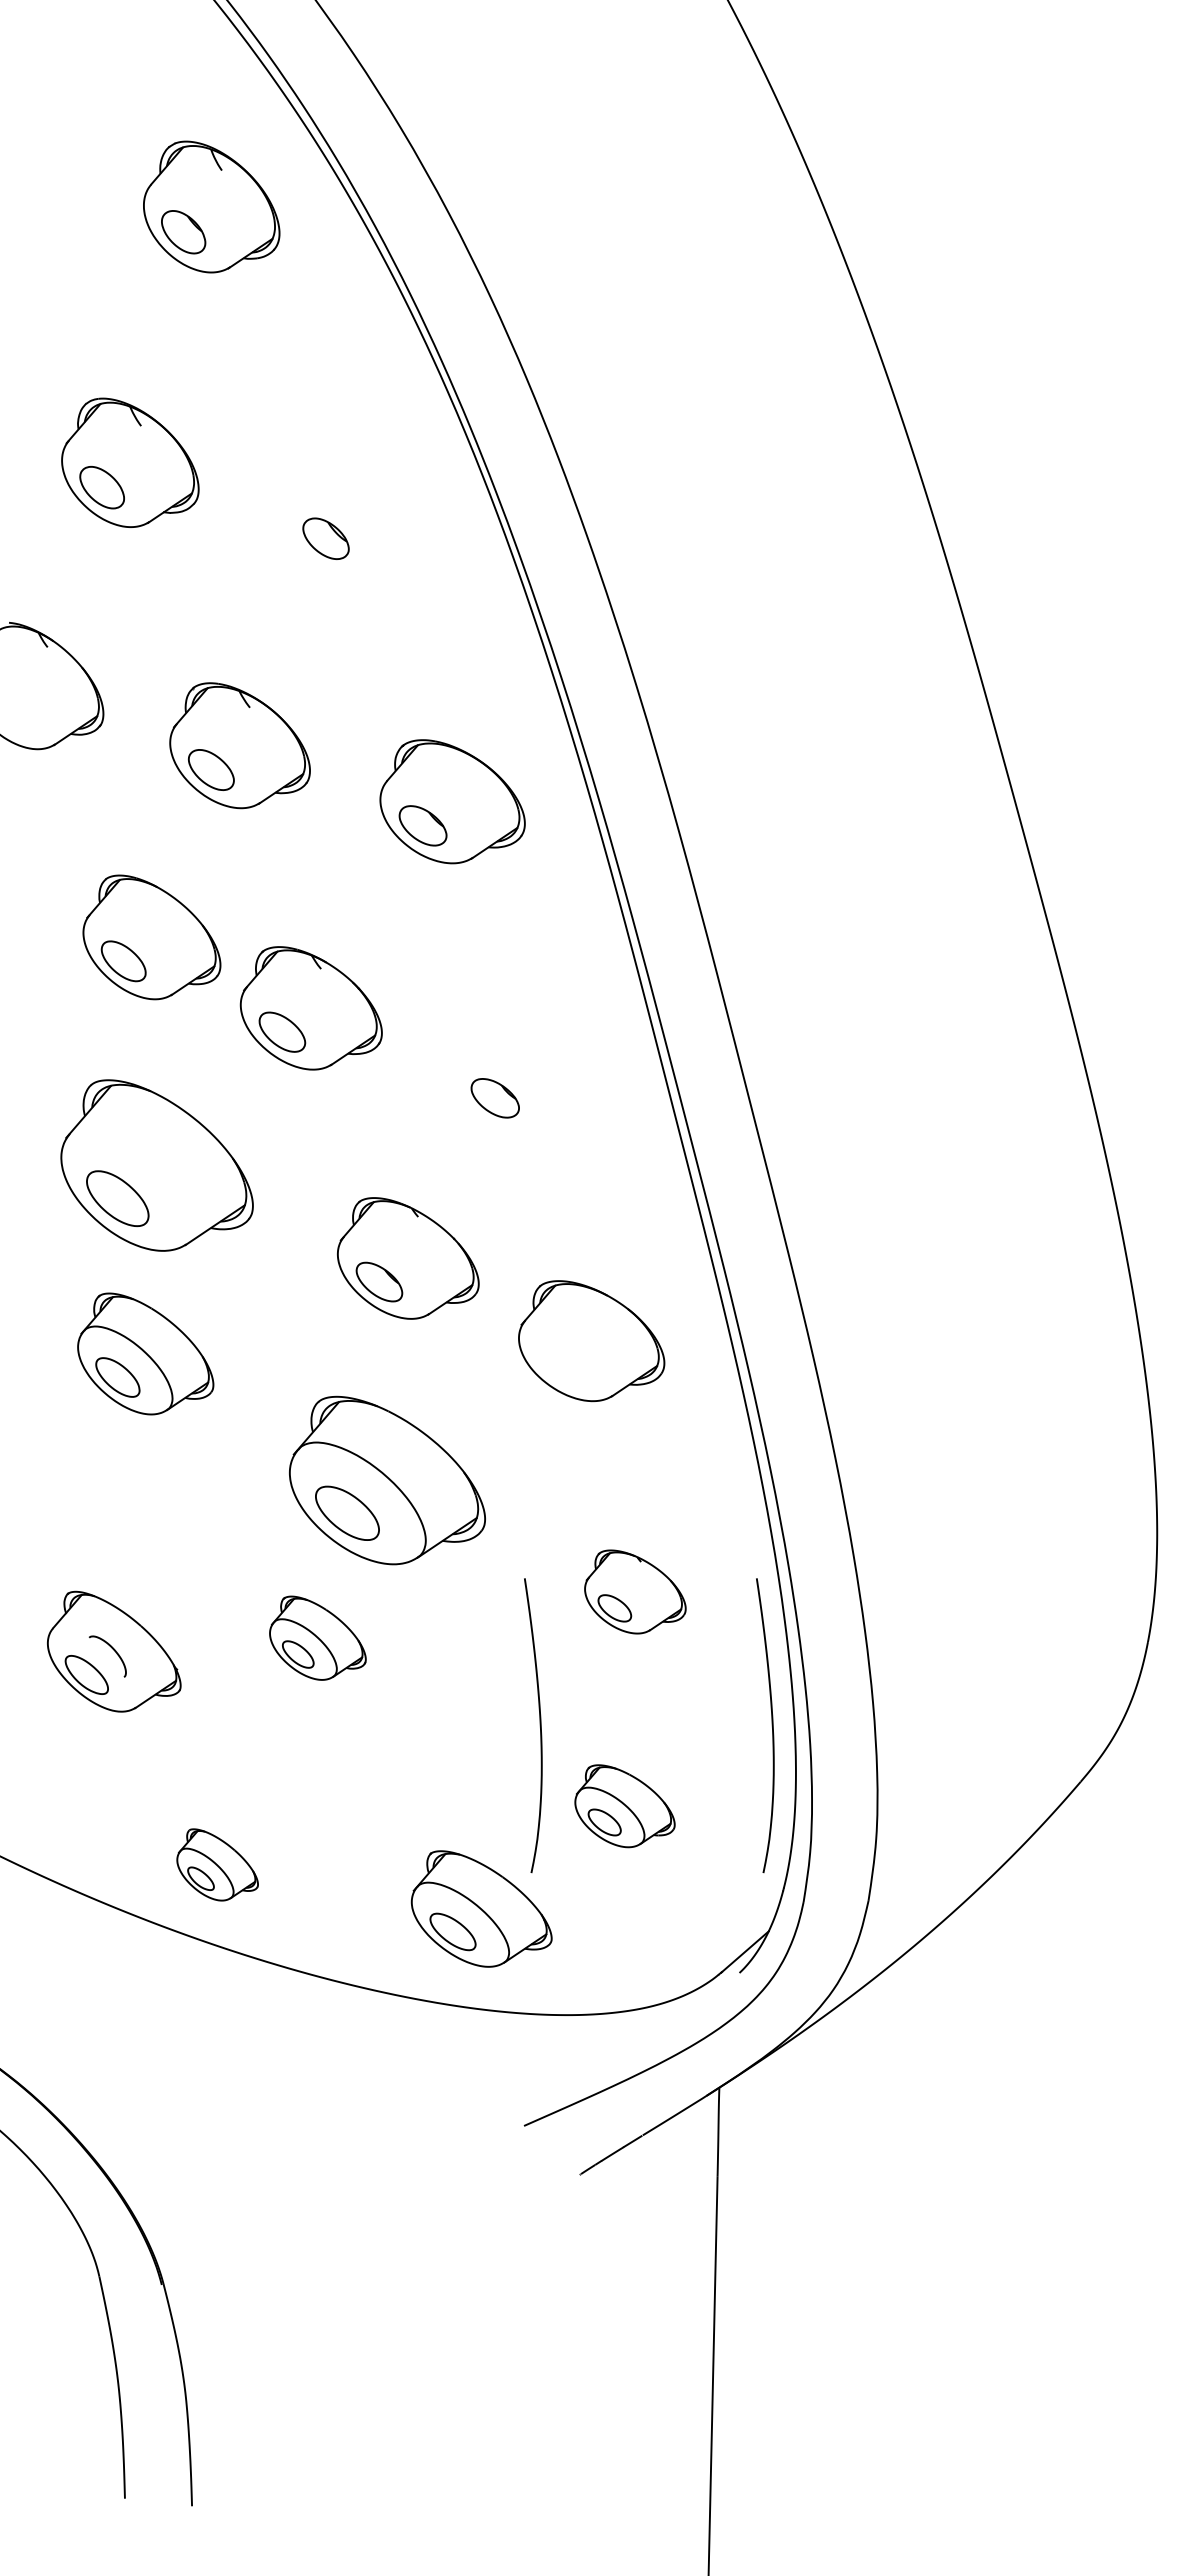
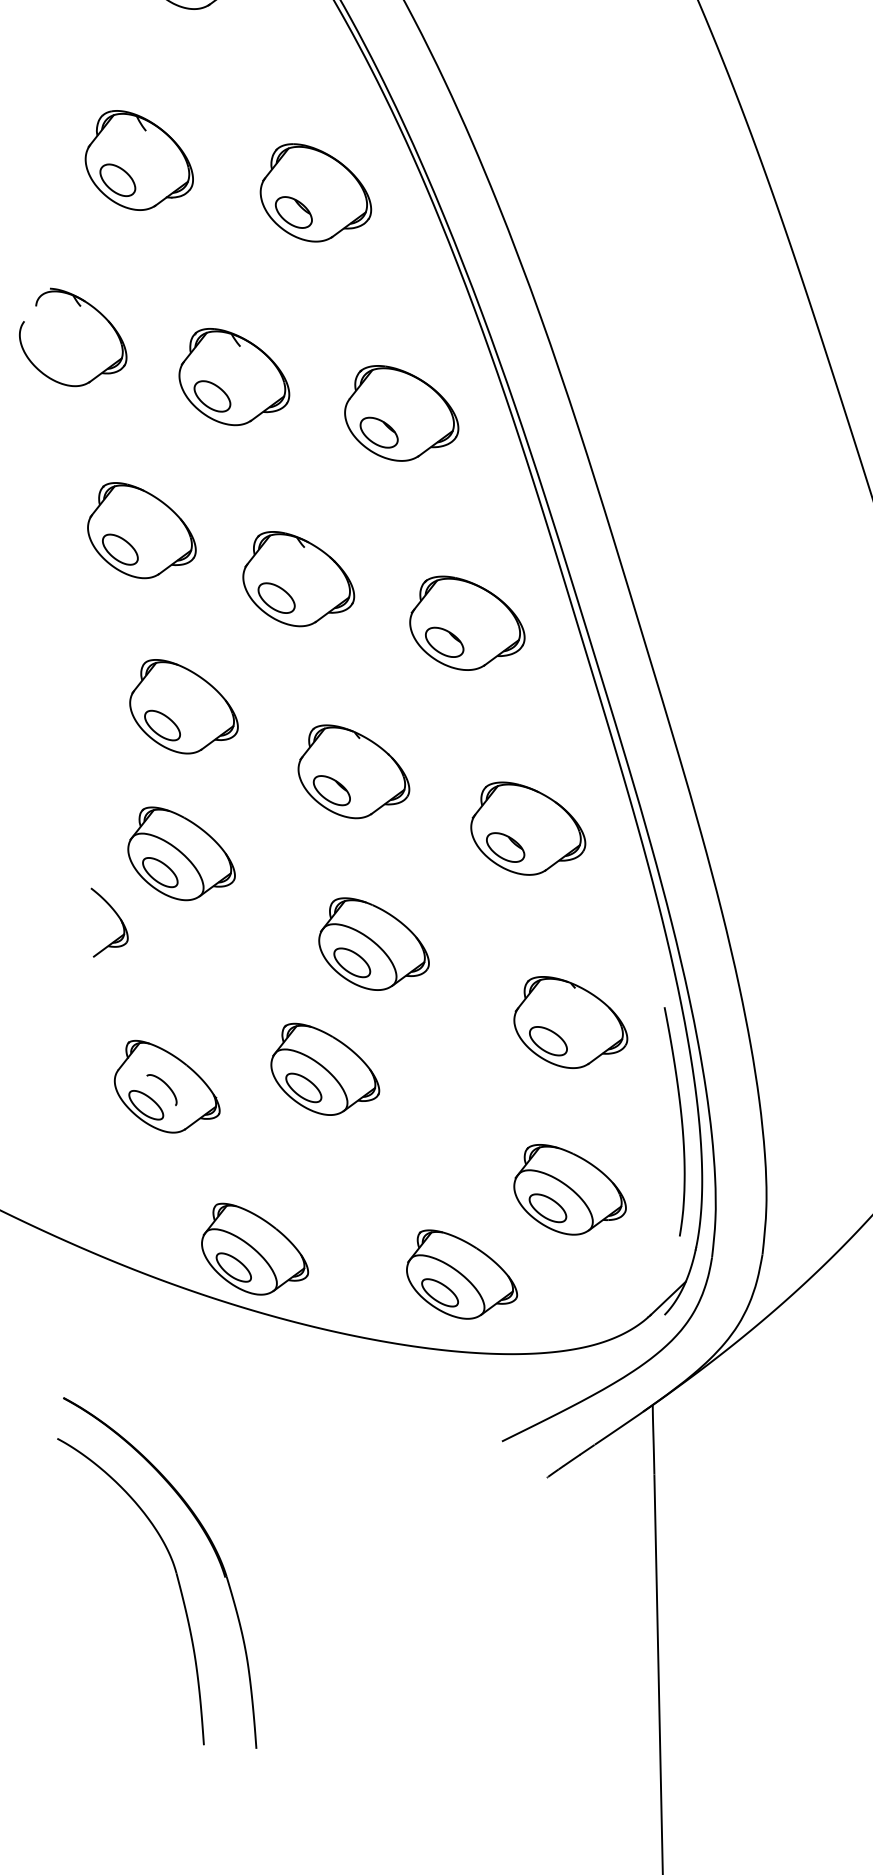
part: (354, 514) -> (315, 192), added
part: (151, 937) -> (141, 530), moved
part: (524, 1074) -> (466, 622), added
part: (156, 1165) -> (183, 706), size x0.71
part: (408, 1258) -> (353, 771), moved
part: (561, 1364) -> (505, 847), added
part: (59, 1429) -> (116, 915), added
part: (387, 1480) -> (373, 943), size x0.71
part: (635, 1591) -> (570, 1021), size x1.43
part: (317, 1637) -> (324, 1068), size x1.43
curve: (539, 1725) -> (500, 1129), removed
part: (624, 1805) -> (569, 1188), size x1.43
part: (217, 1864) -> (254, 1248), size x1.67

